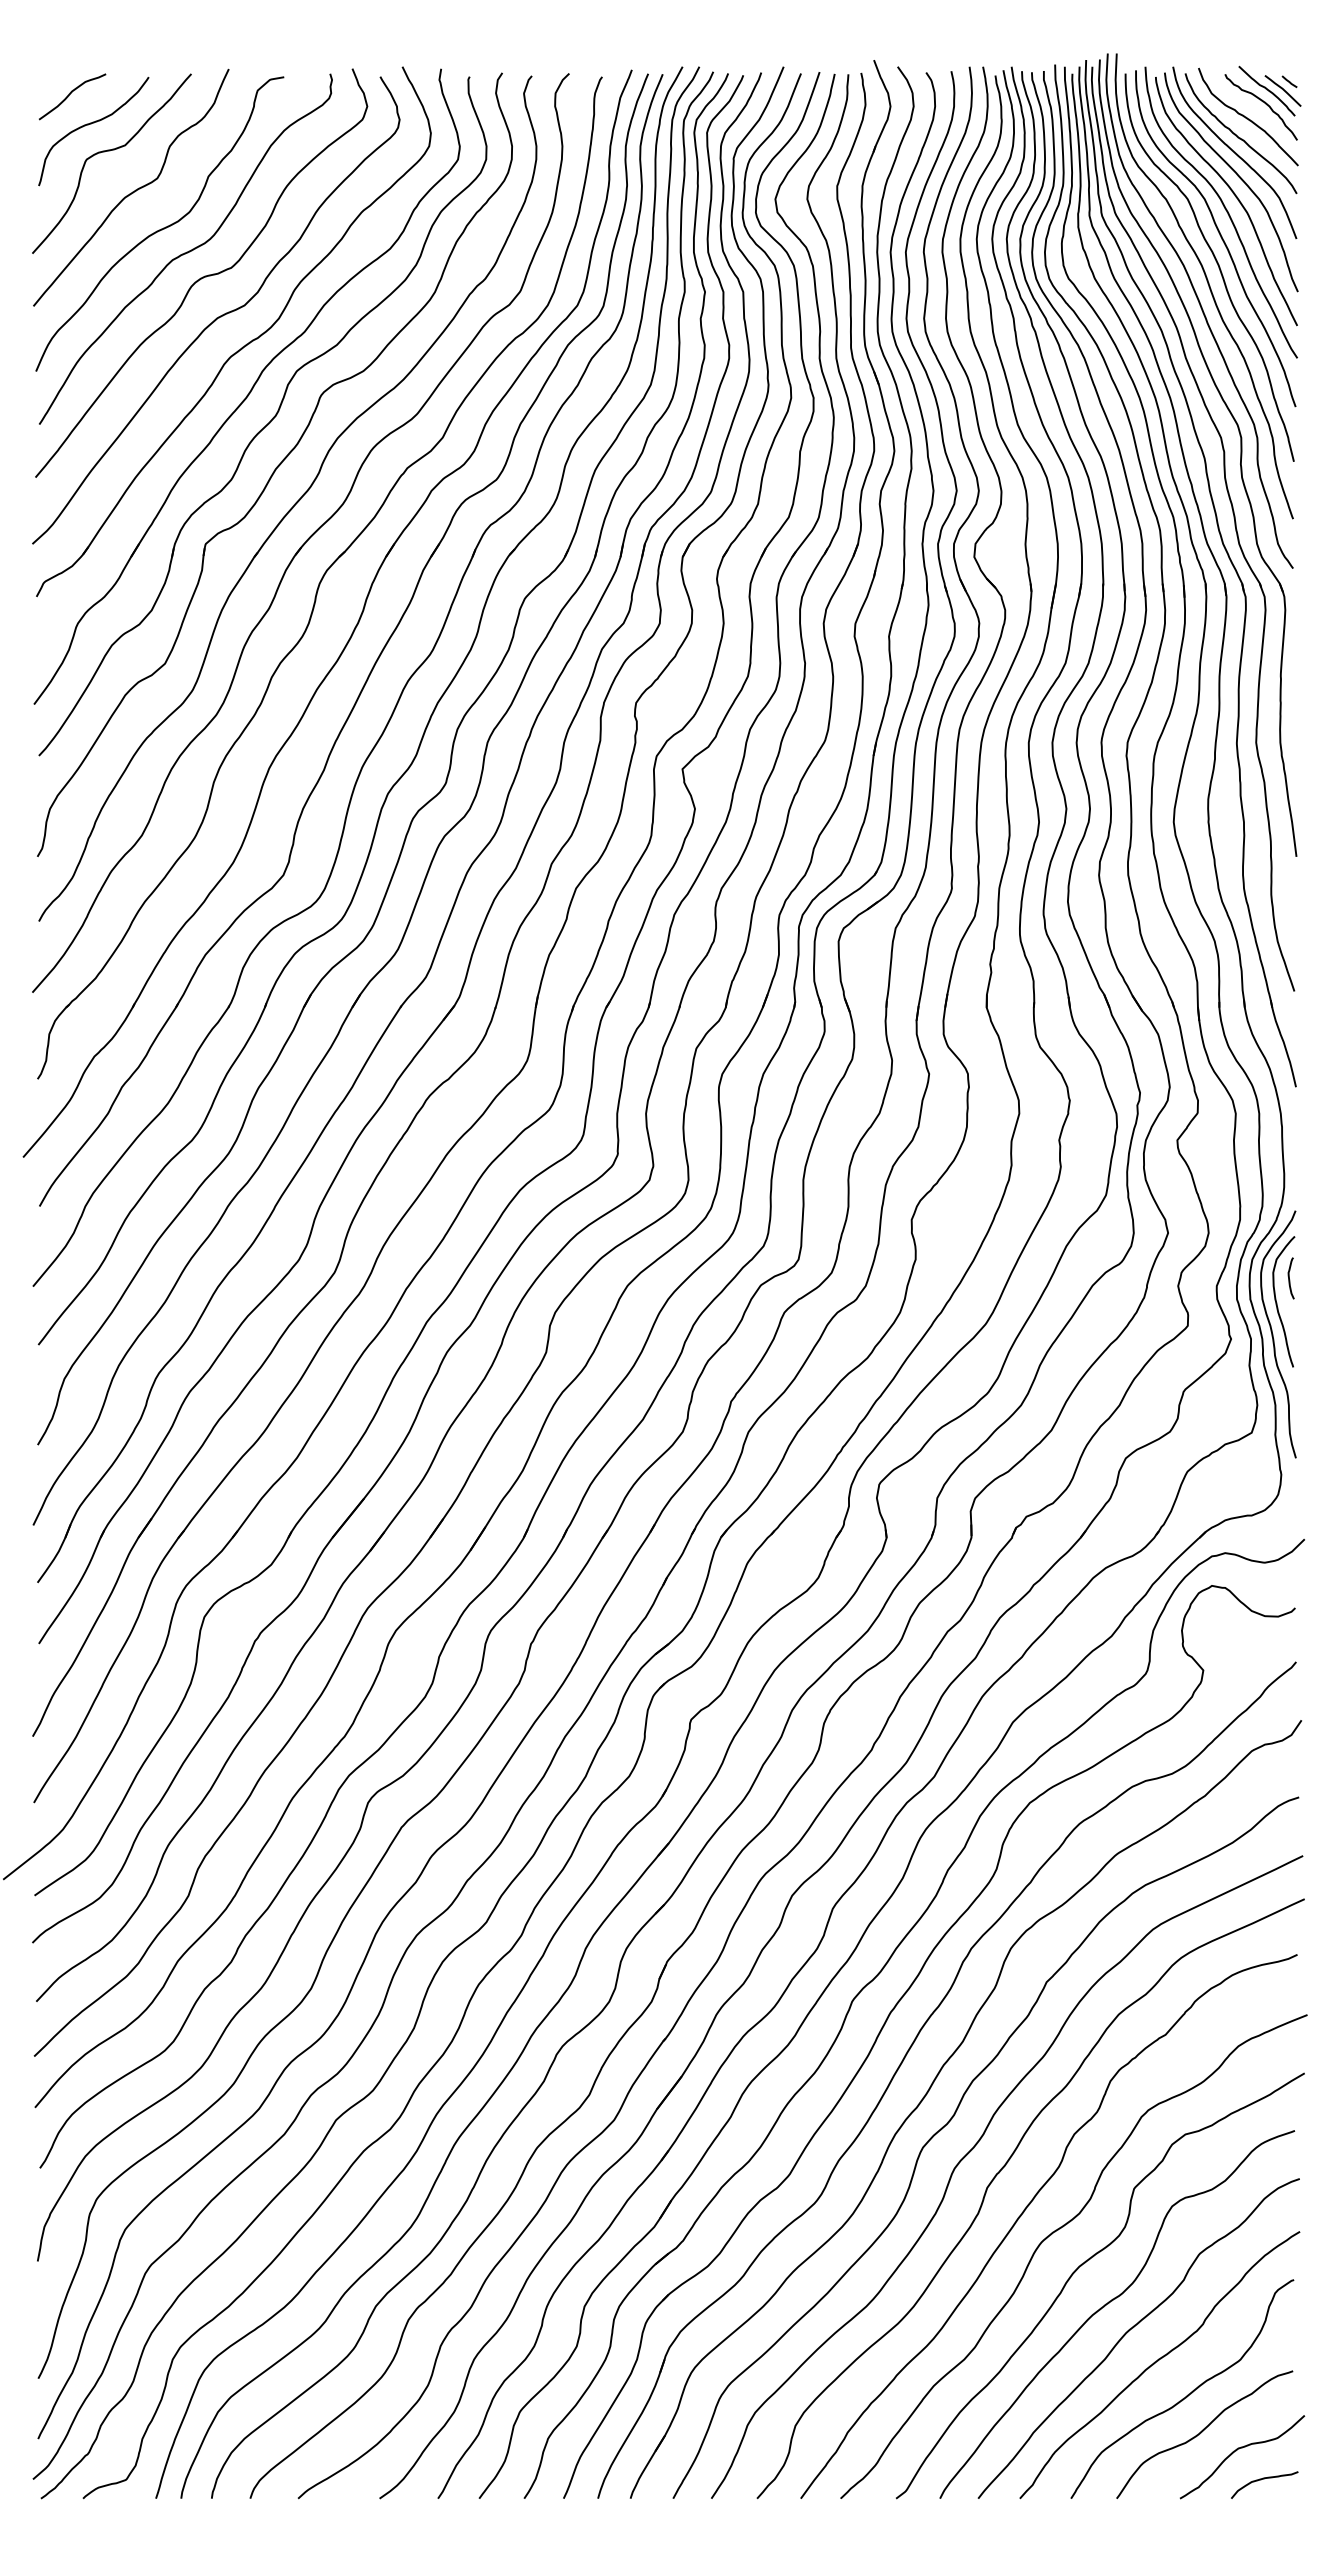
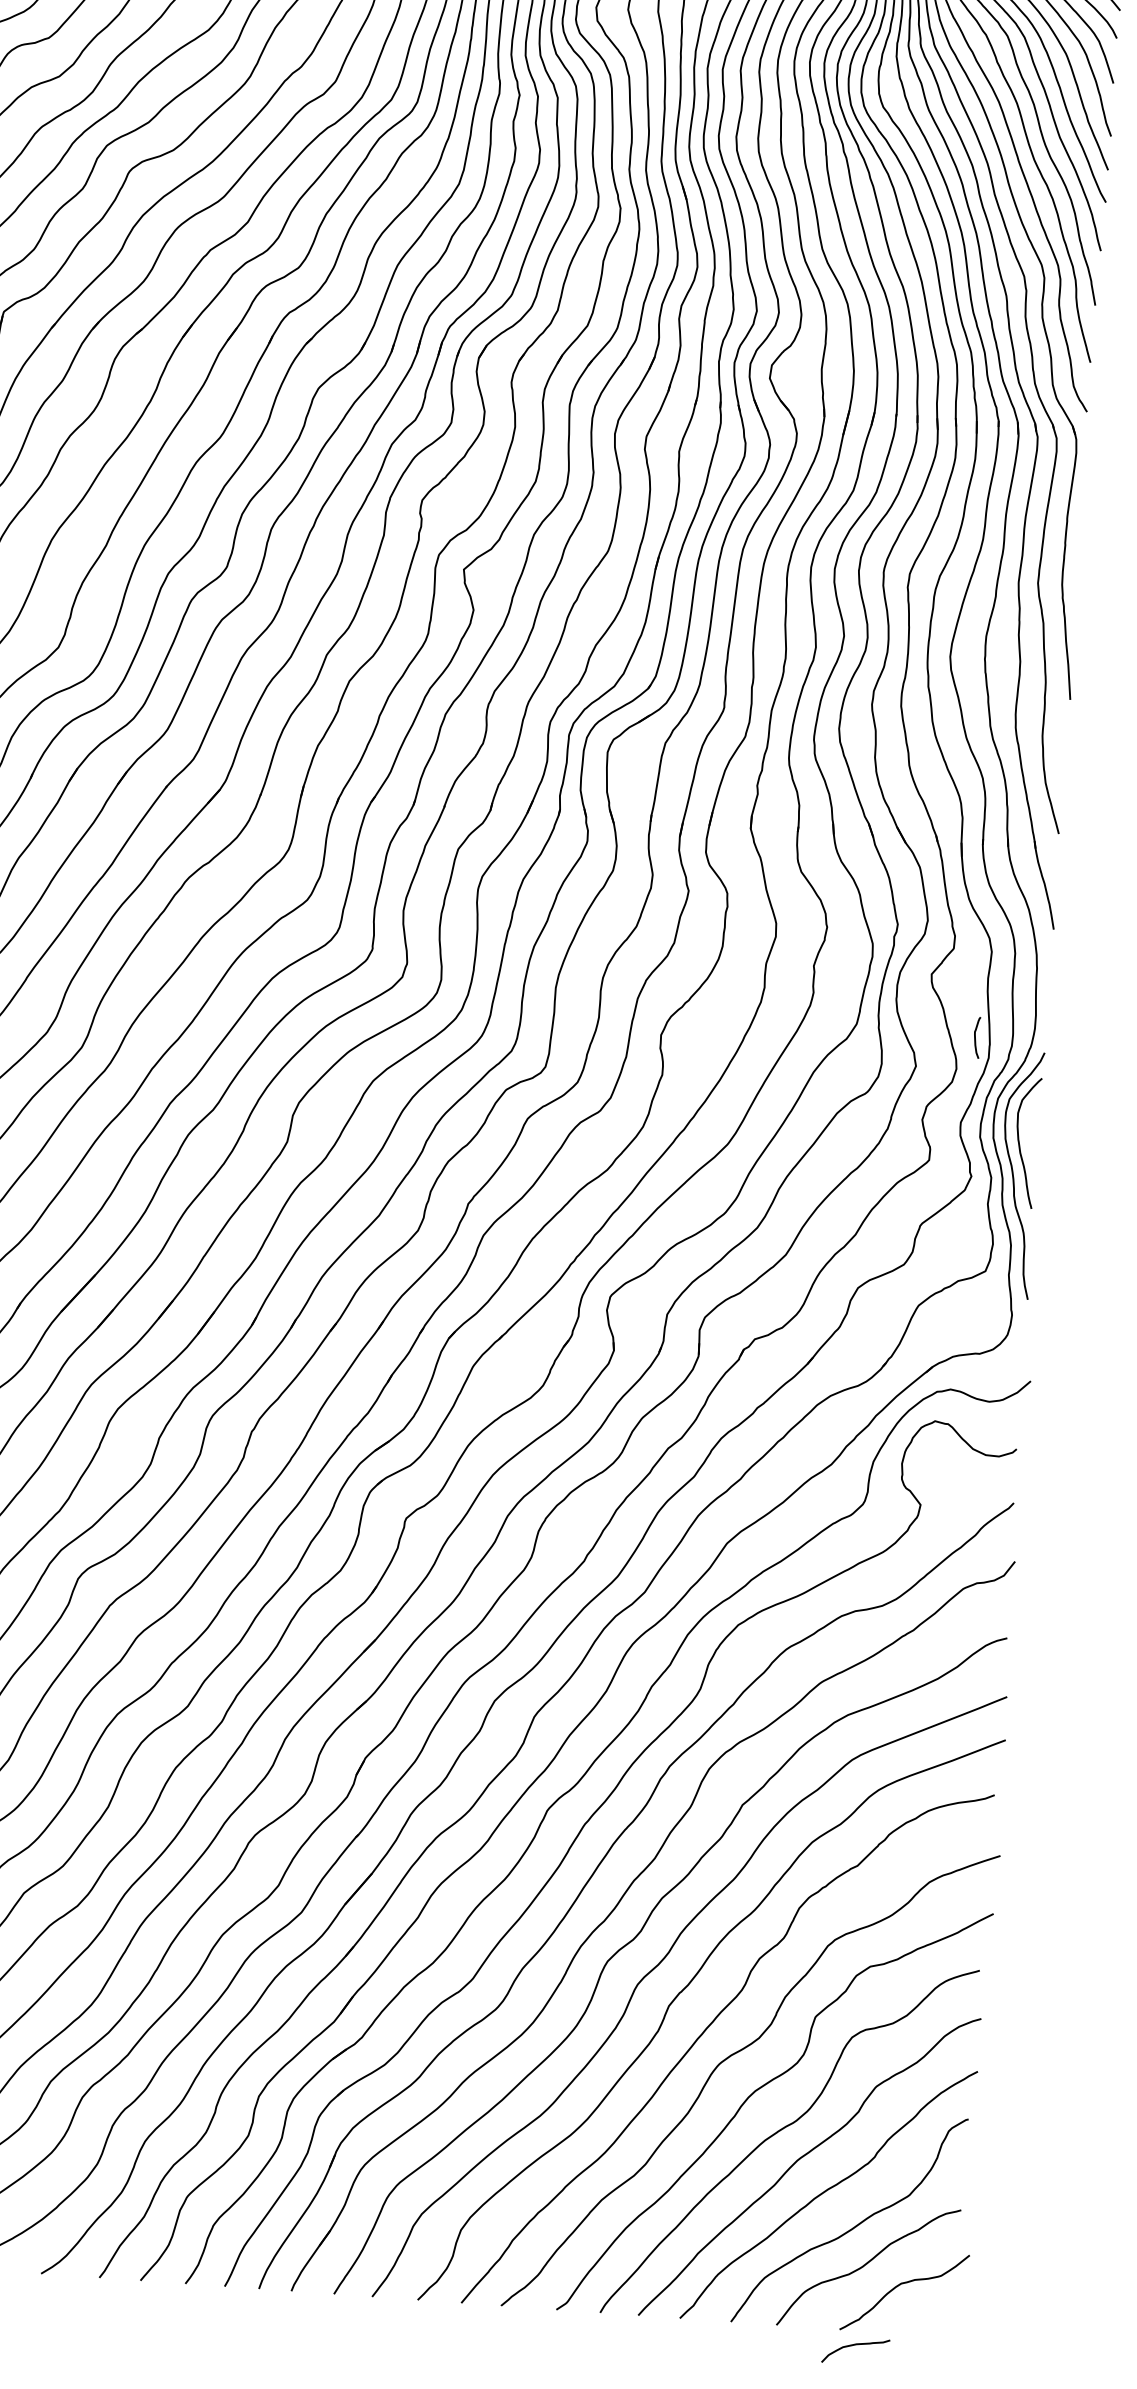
curve: (1289, 1278) -> (975, 1037), moved
curve: (1264, 2479) -> (855, 2345), moved

